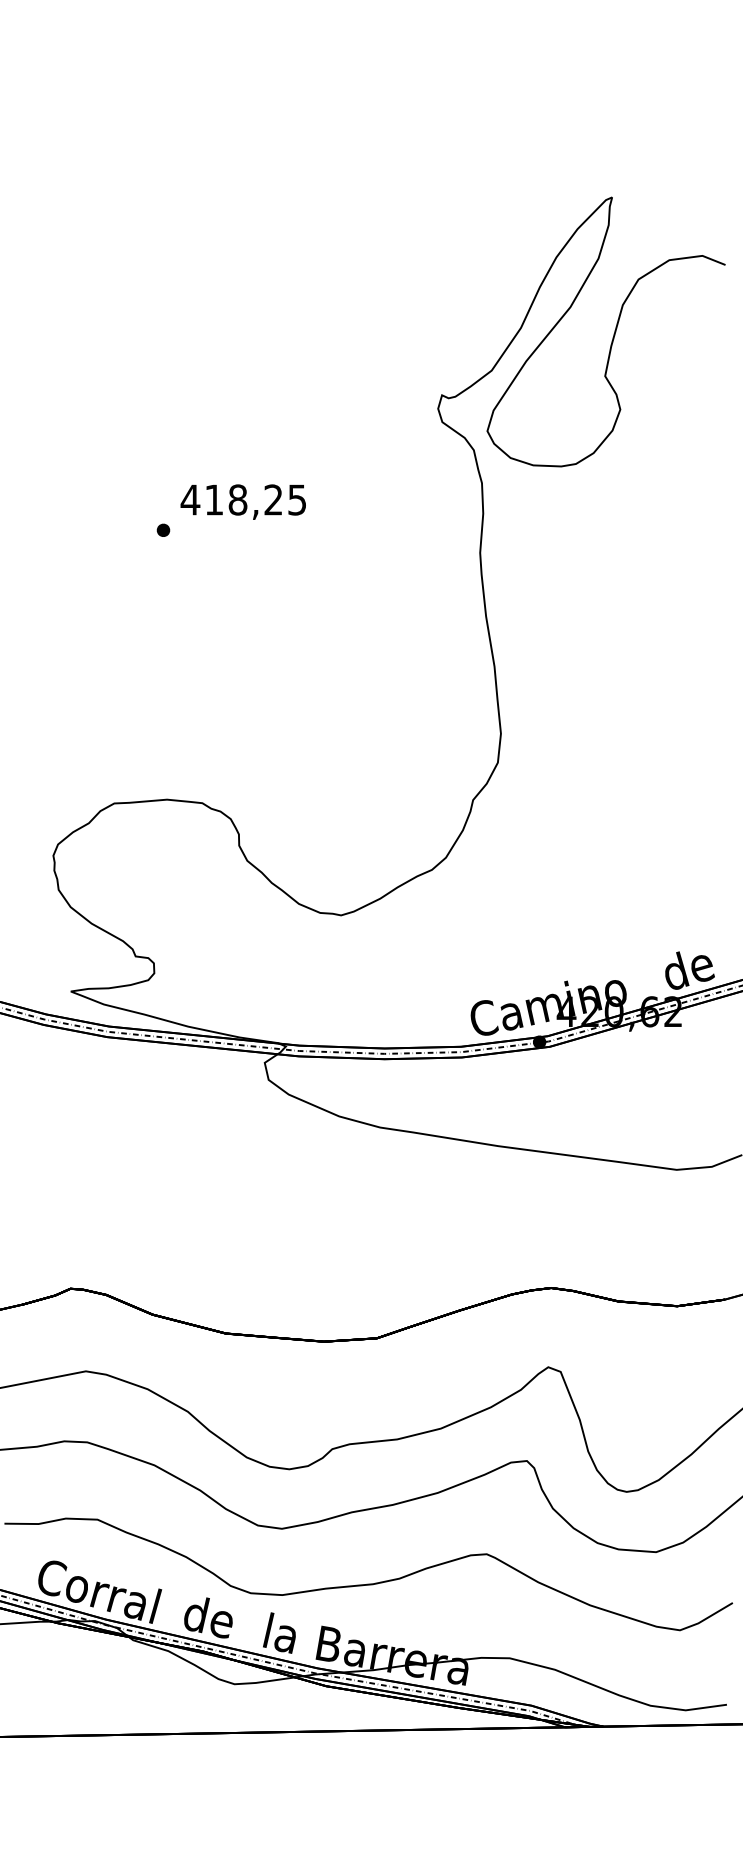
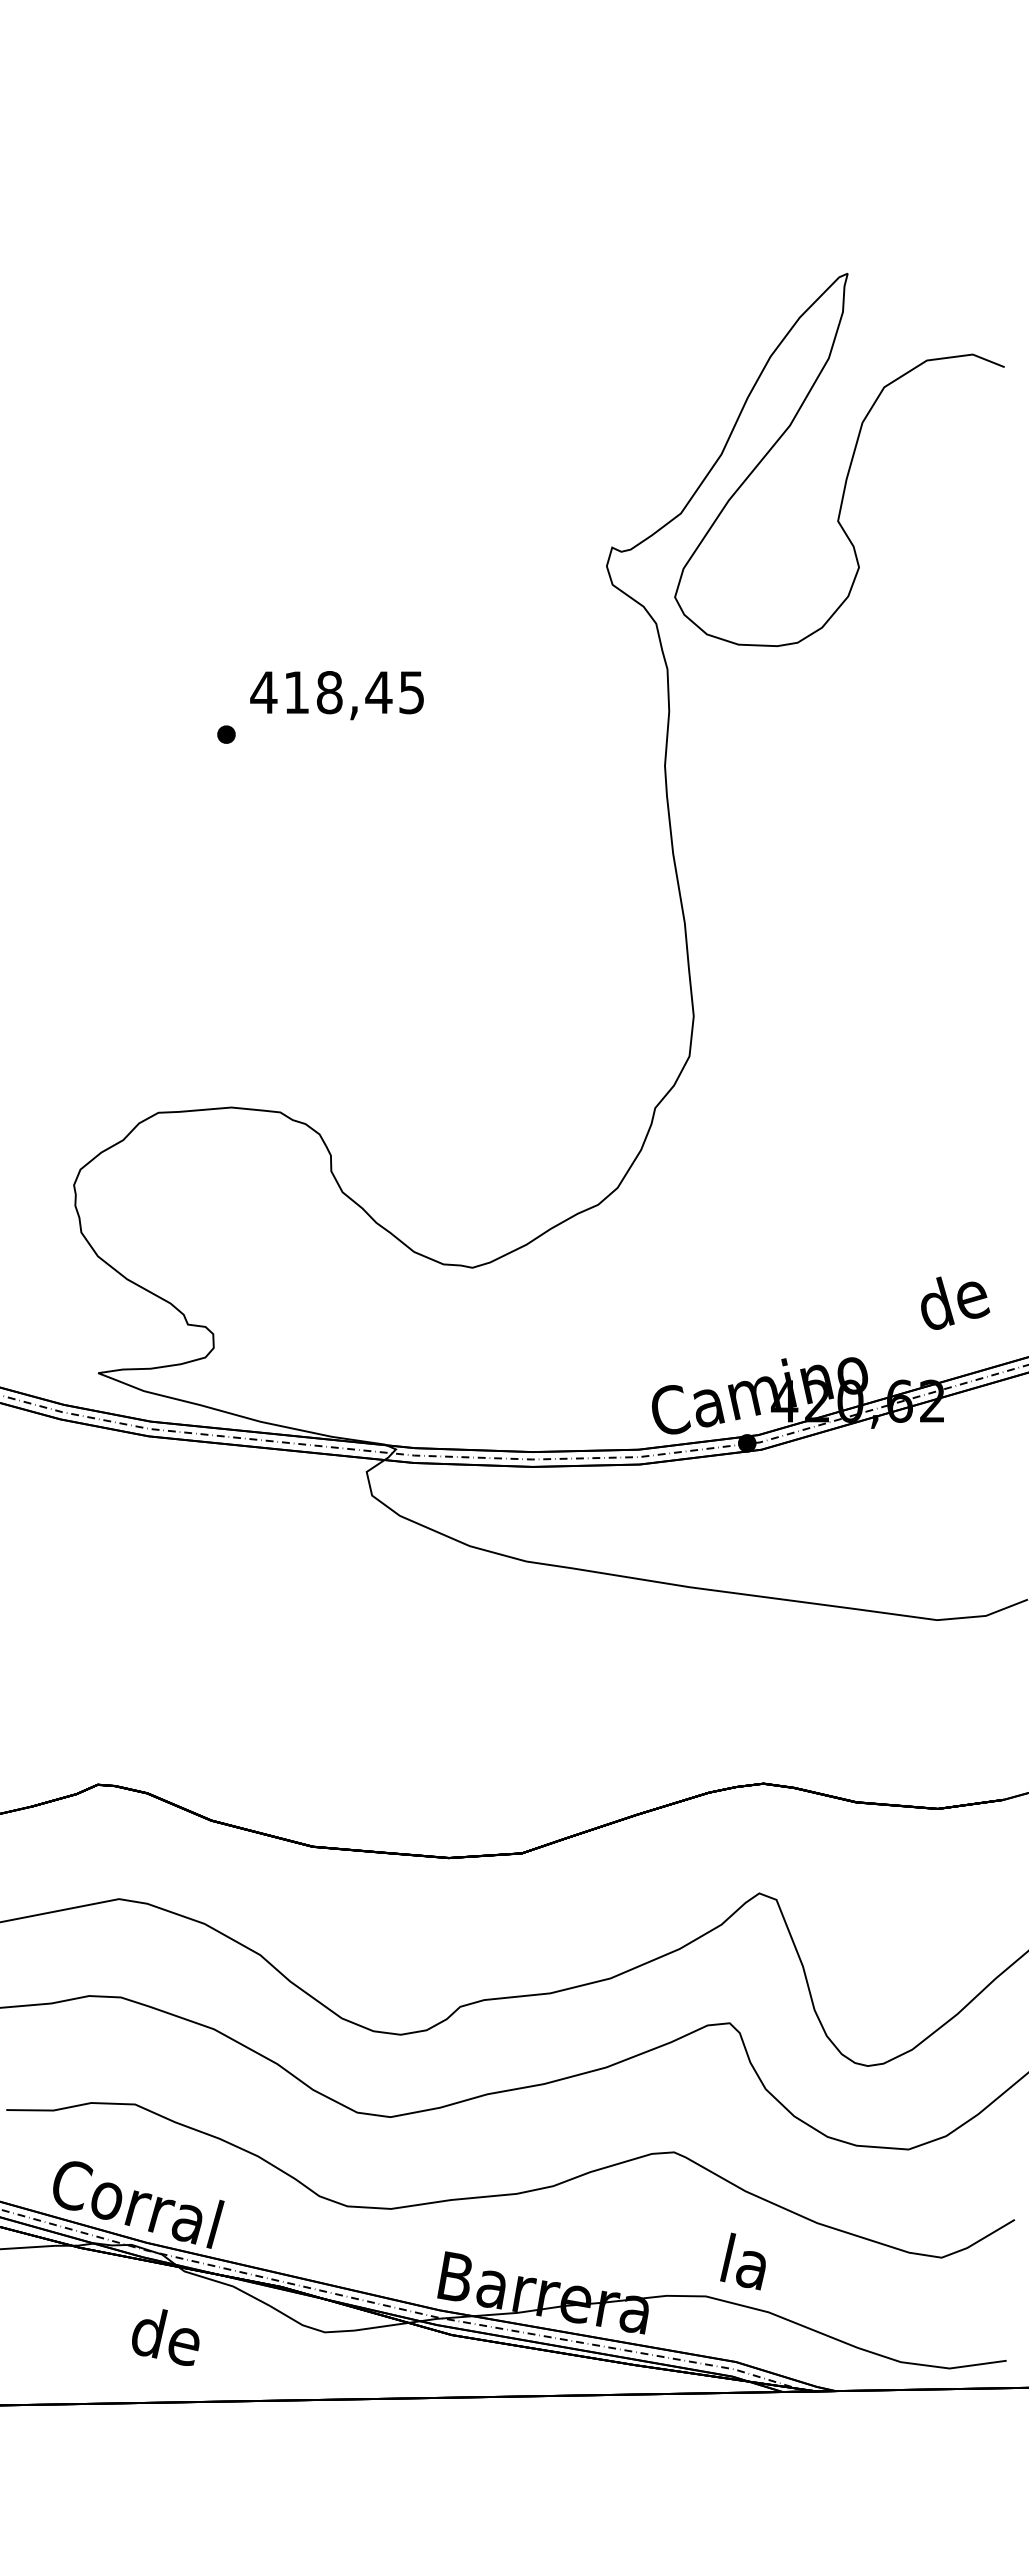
text: (273, 499) -> (378, 692), 418,25 -> 418,45
text: (689, 970) -> (955, 1302), moved
text: (208, 1617) -> (165, 2337), moved
text: (279, 1633) -> (742, 2261), moved

